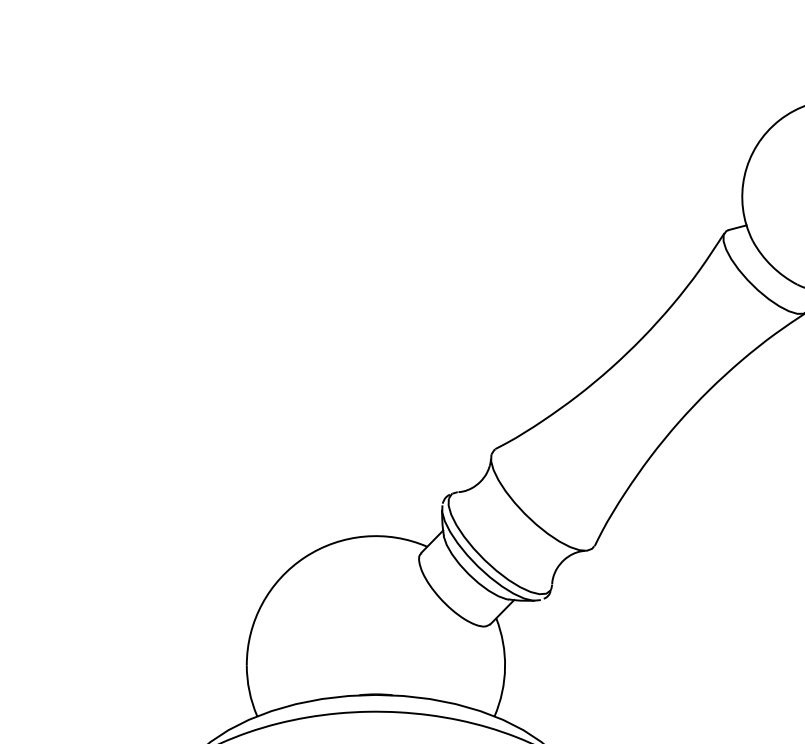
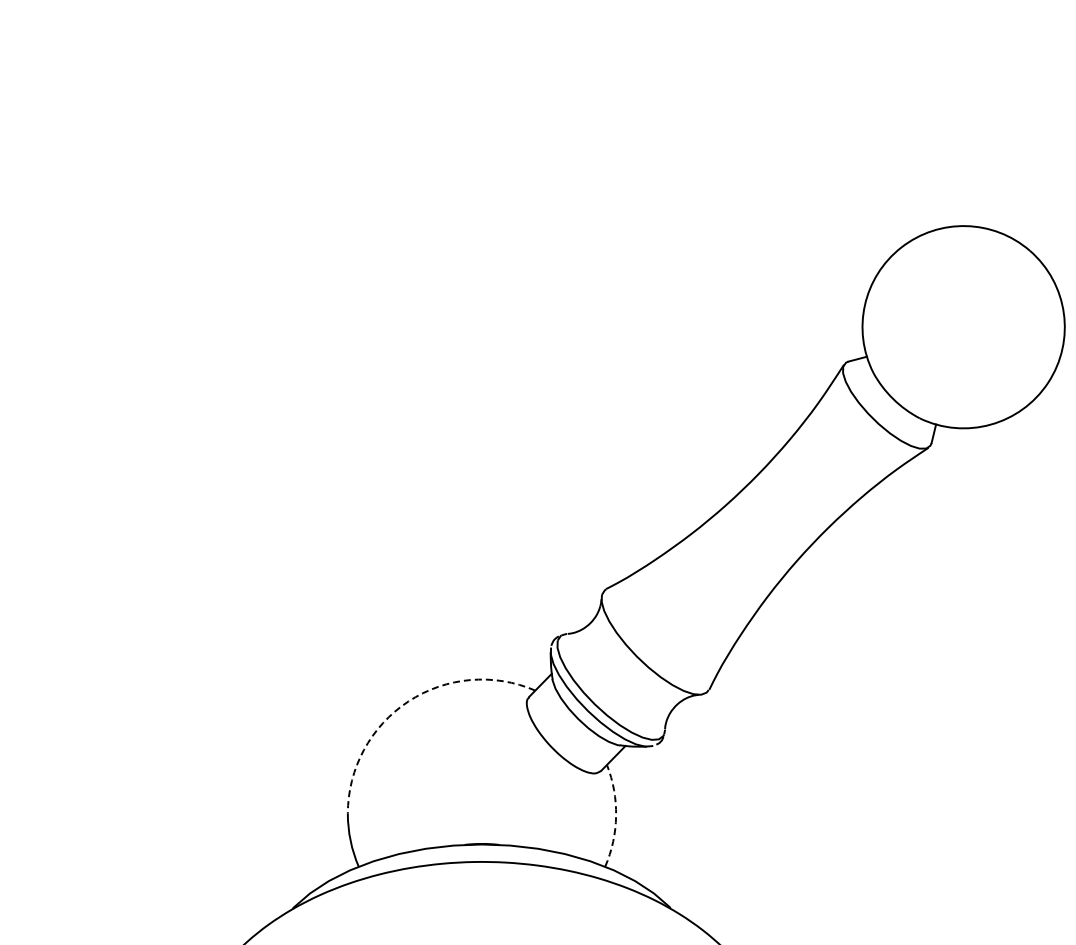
arc: (305, 557) -> (408, 701), solid -> dashed
arc: (505, 667) -> (616, 816), solid -> dashed

